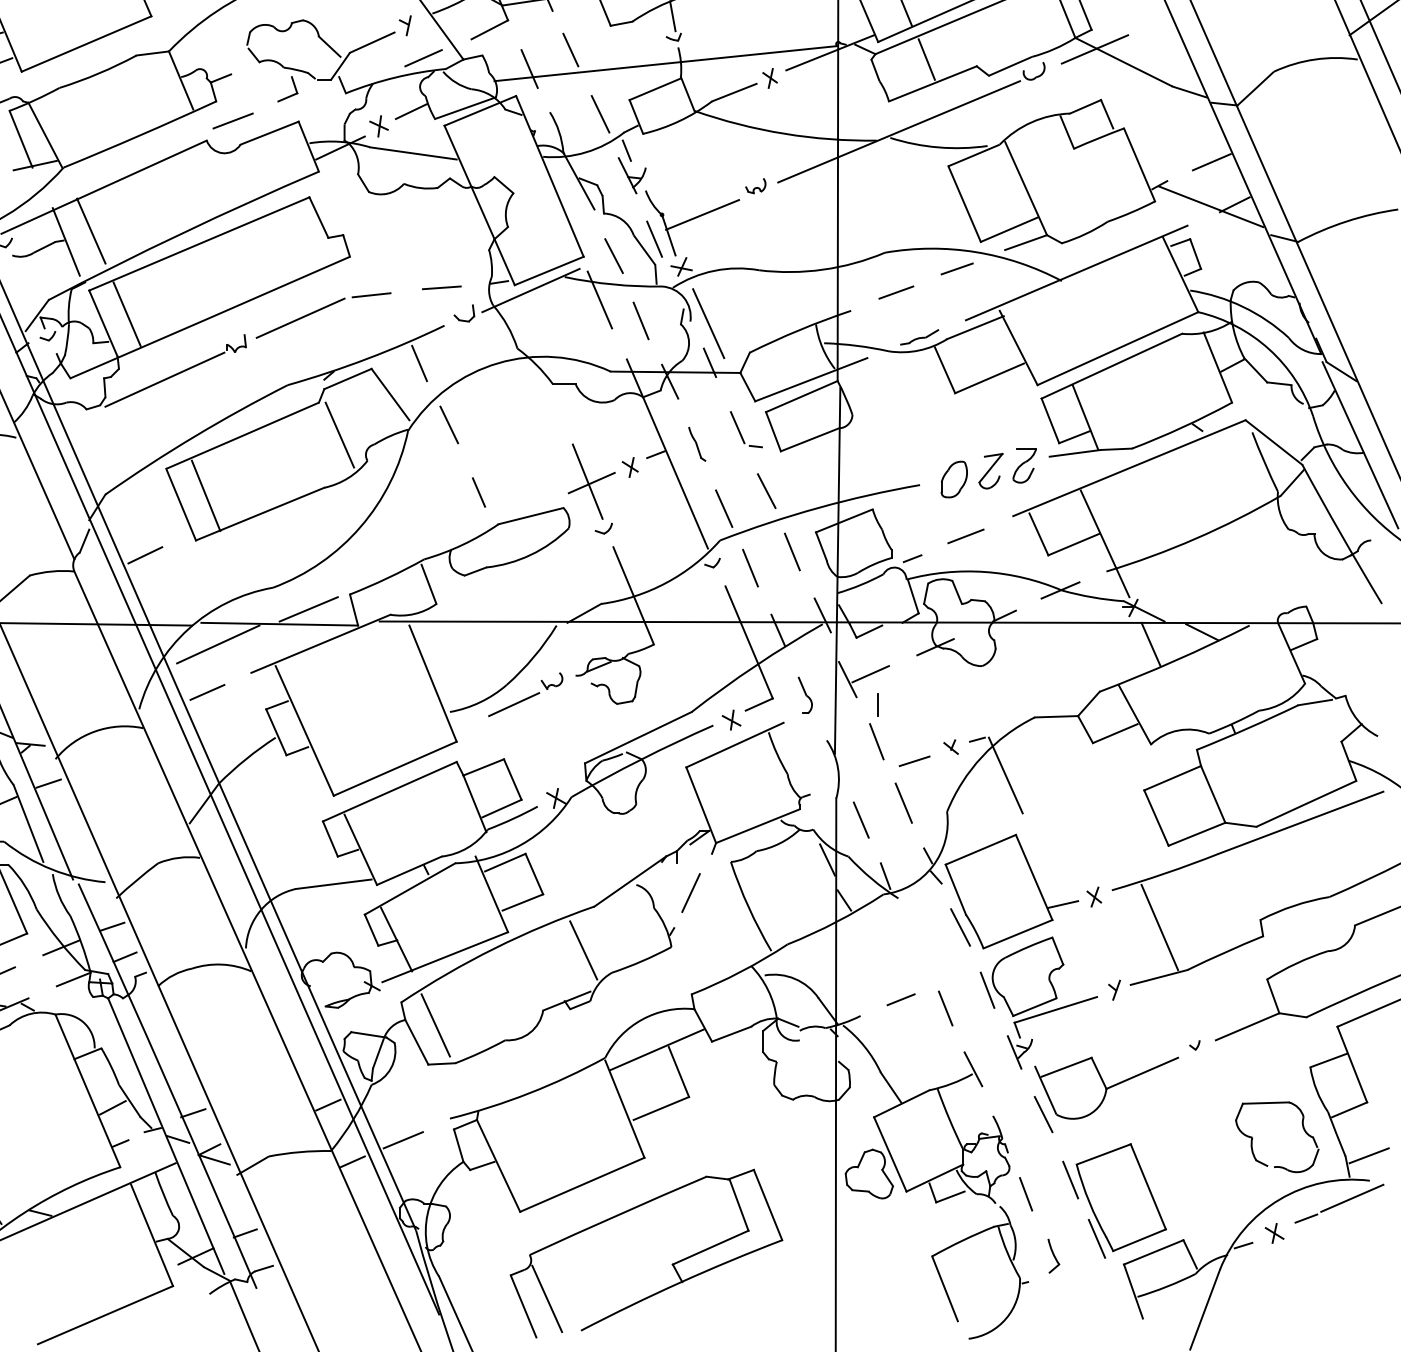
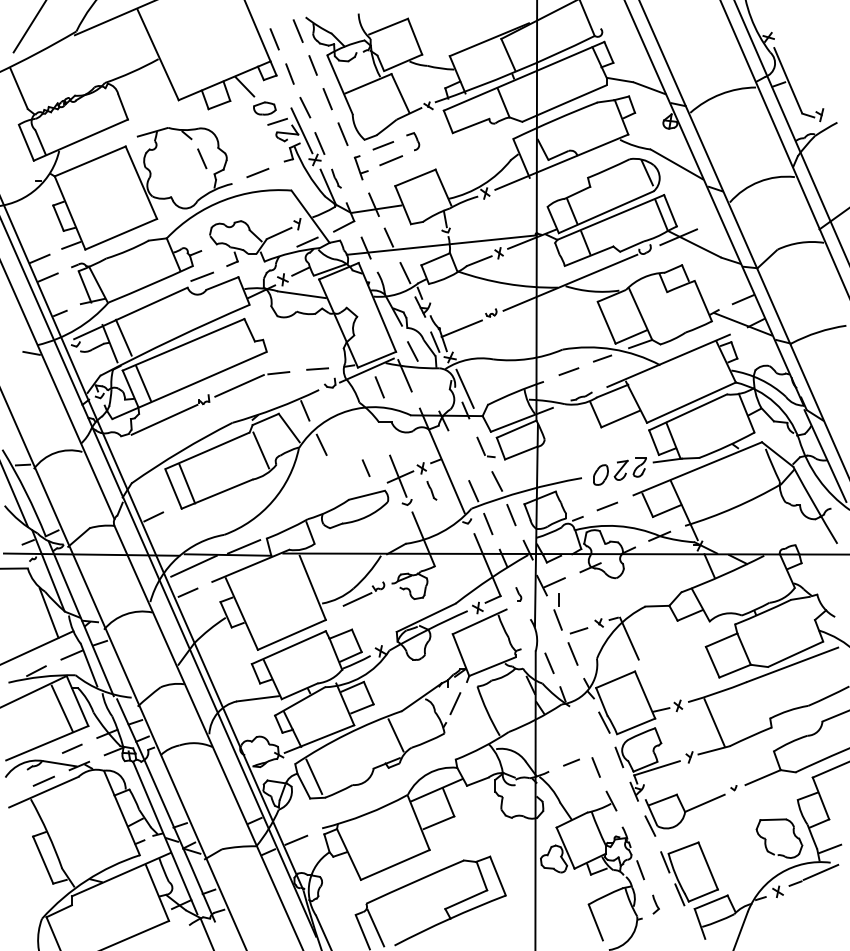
line: (640, 321) -> (379, 387), moved
part: (696, 444) -> (431, 490), moved
line: (477, 493) -> (365, 468), moved
part: (805, 695) -> (518, 594), size x0.7

